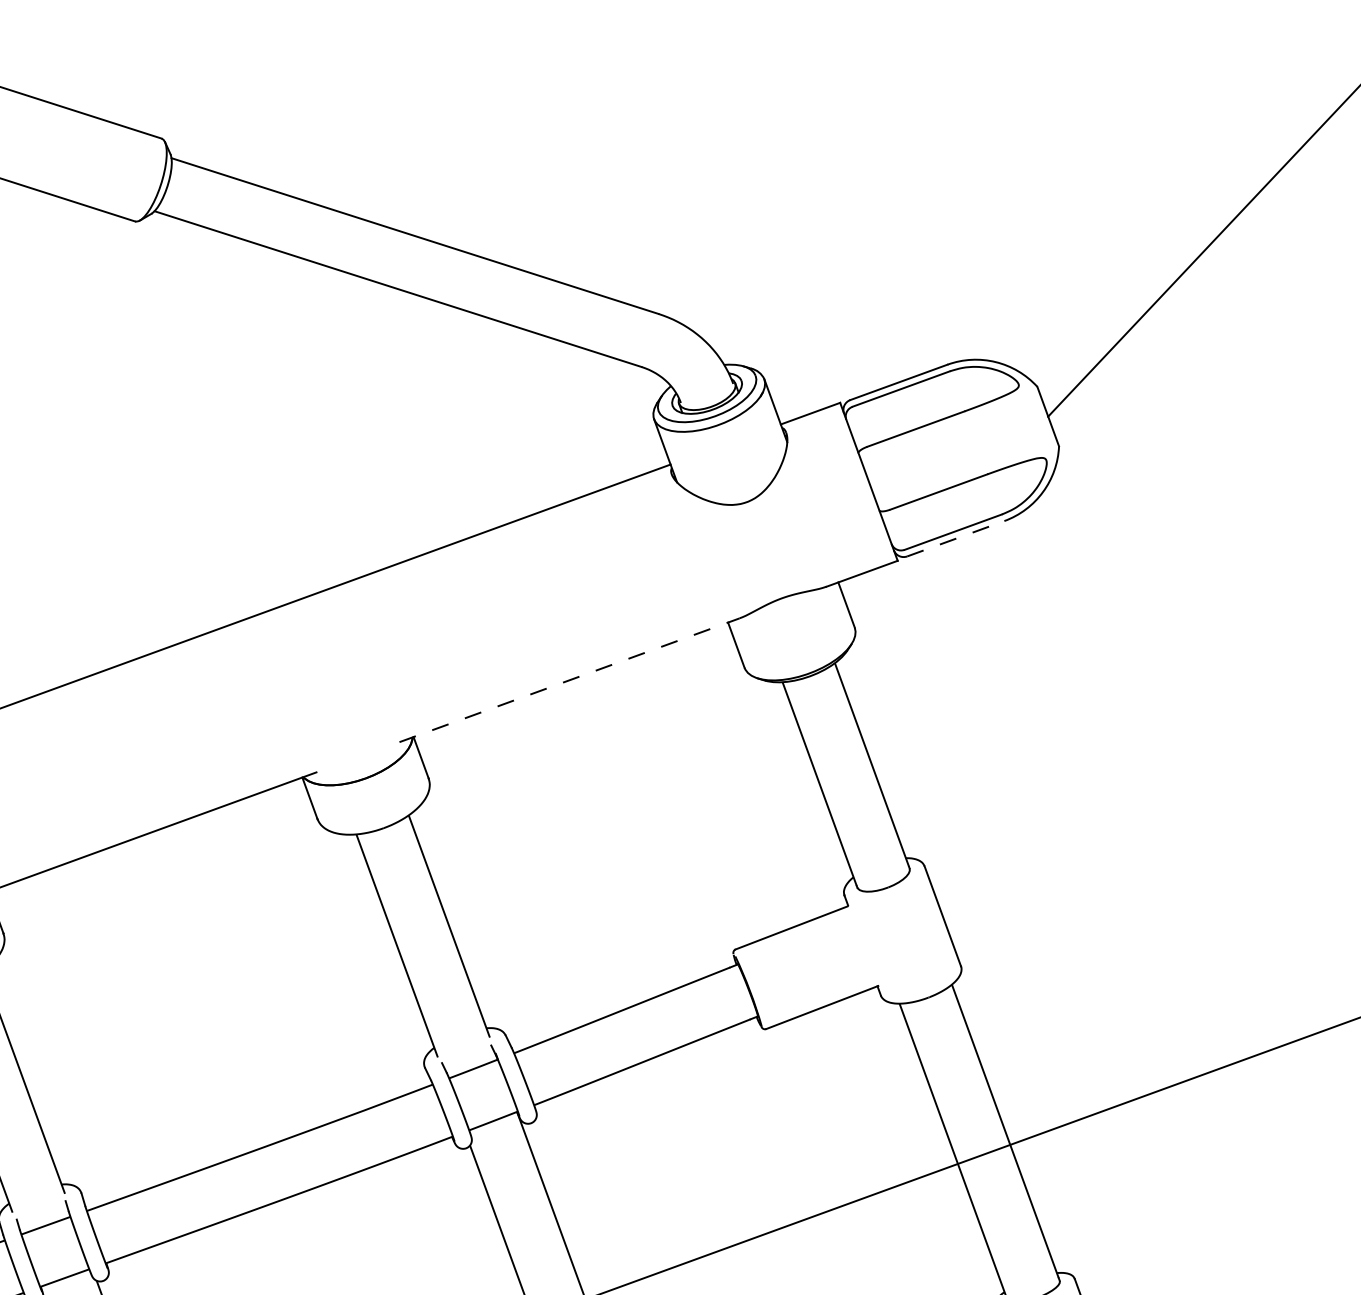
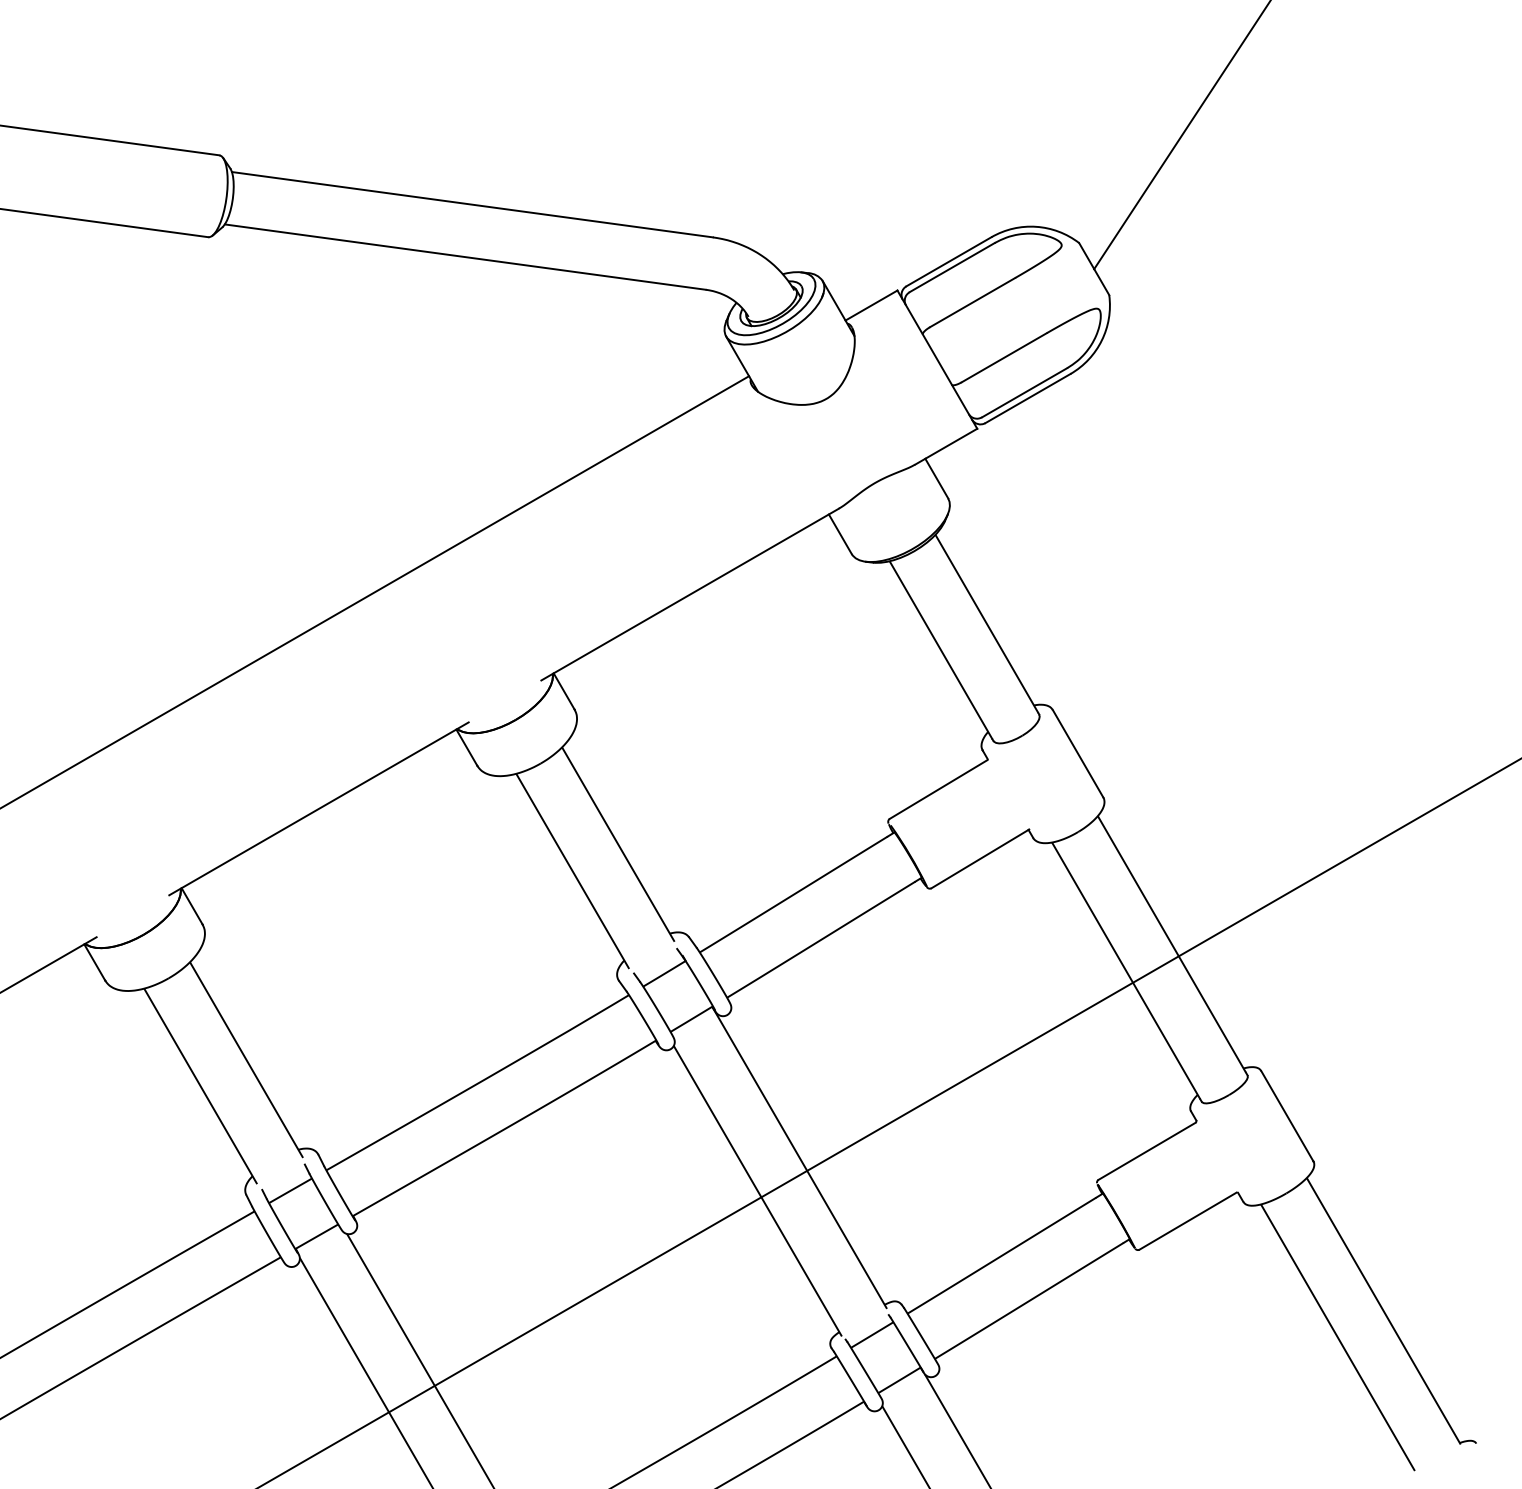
line: (956, 538) -> (1028, 398), dashed -> solid
line: (569, 680) -> (690, 594), dashed -> solid

